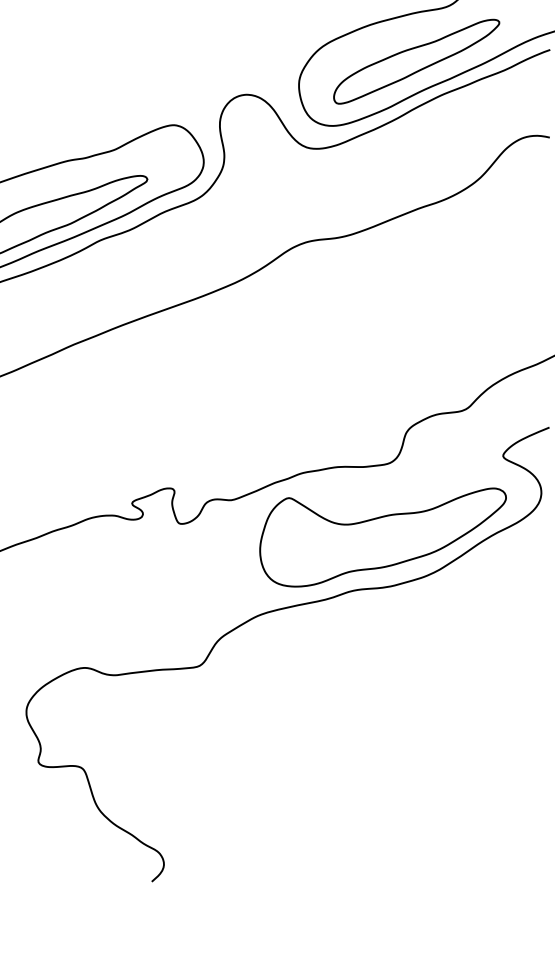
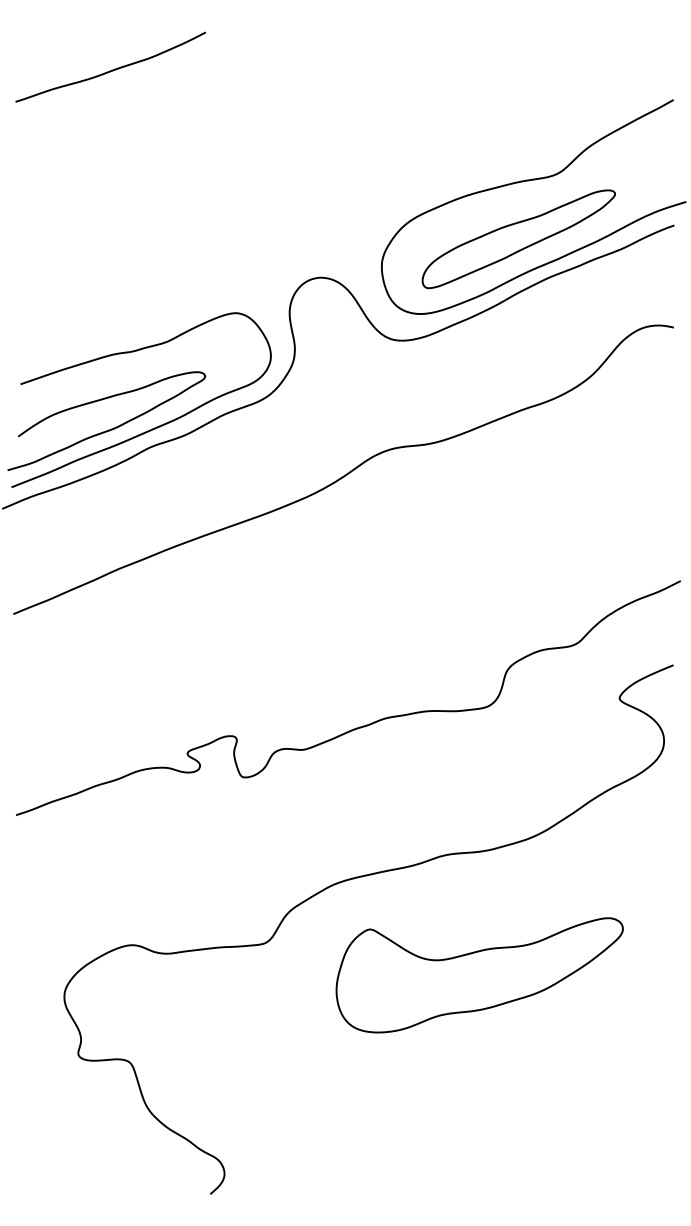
part: (382, 537) -> (479, 975), moved

